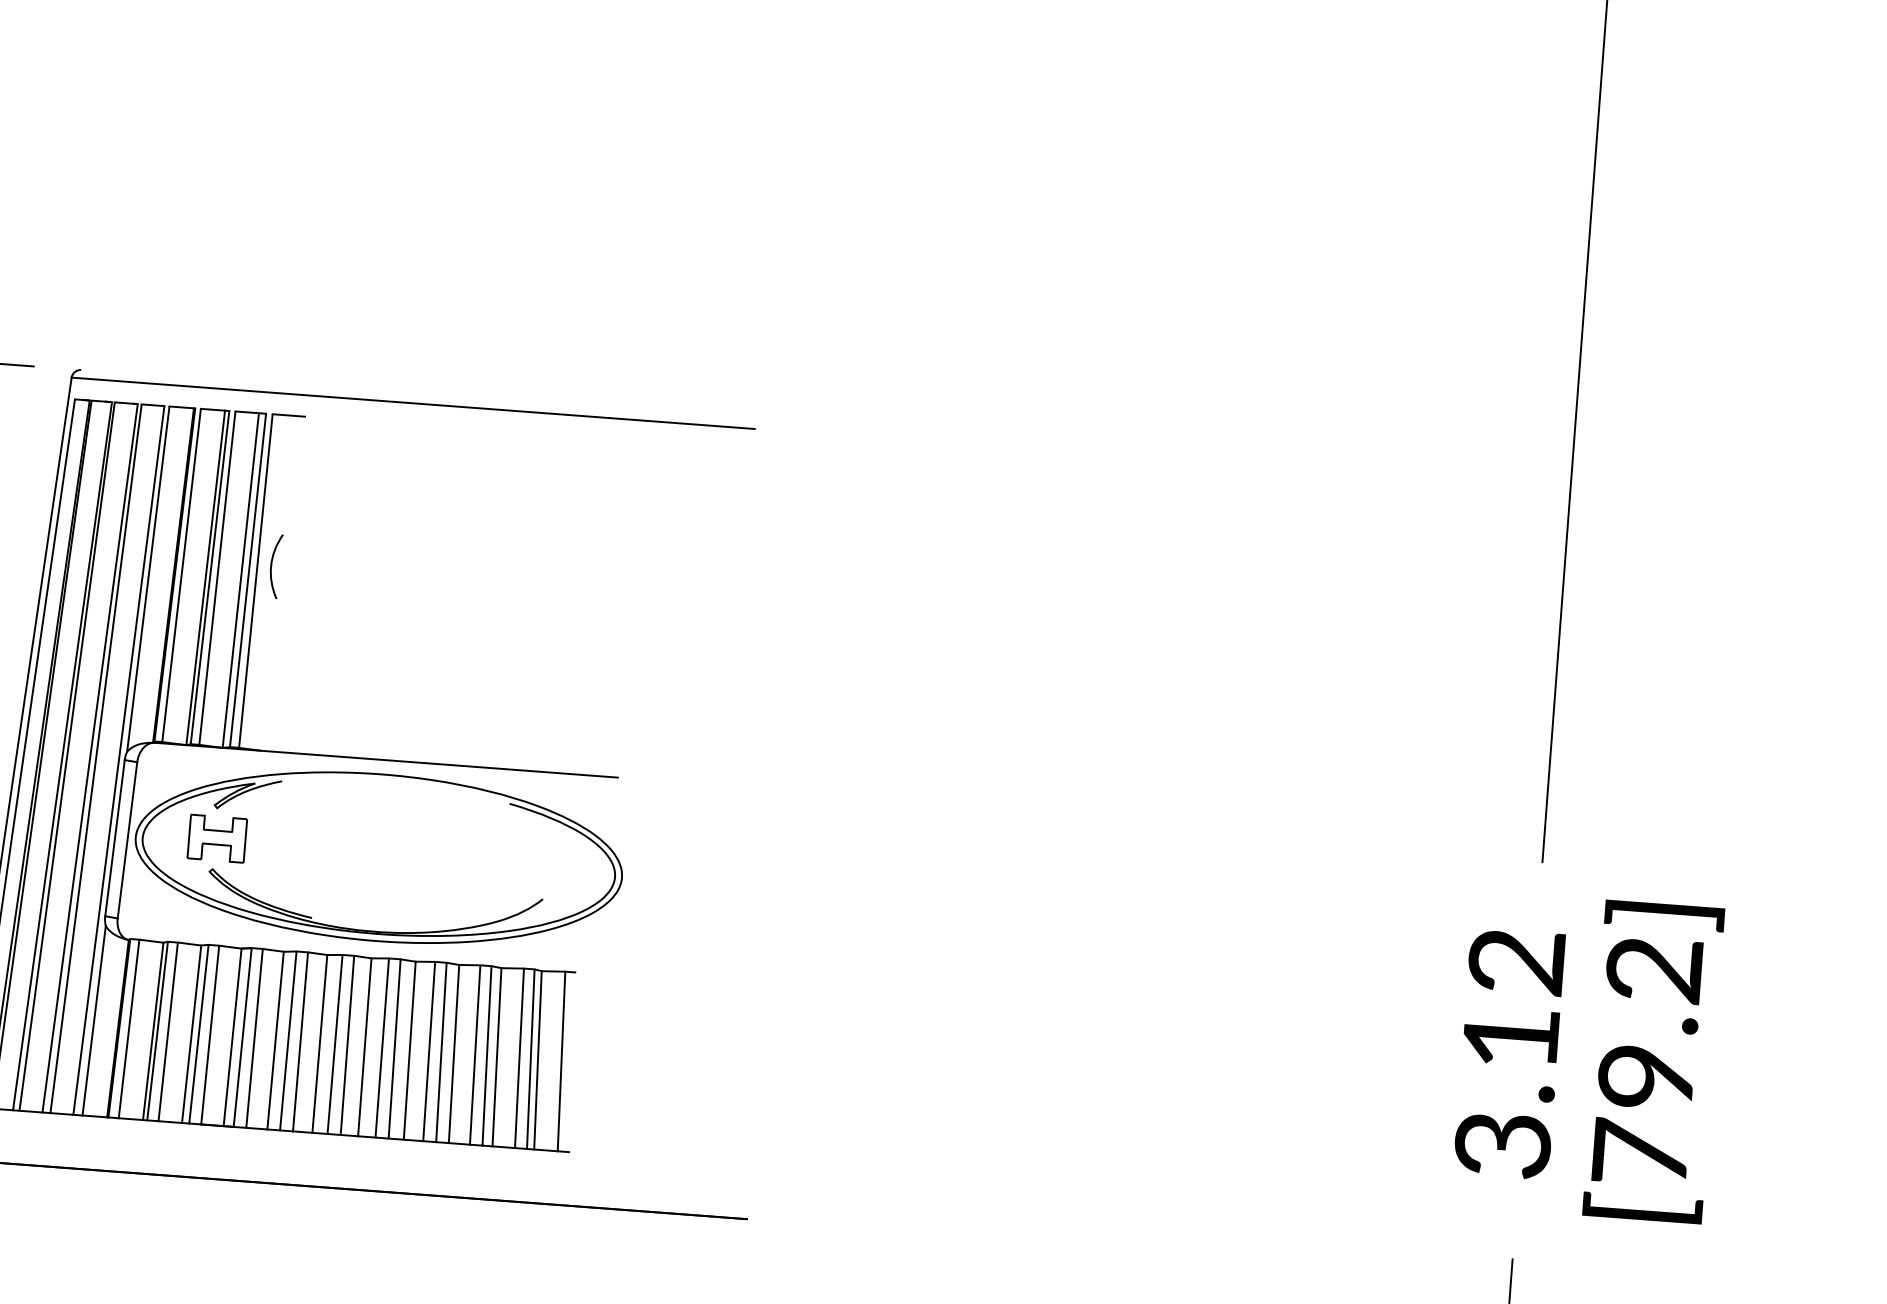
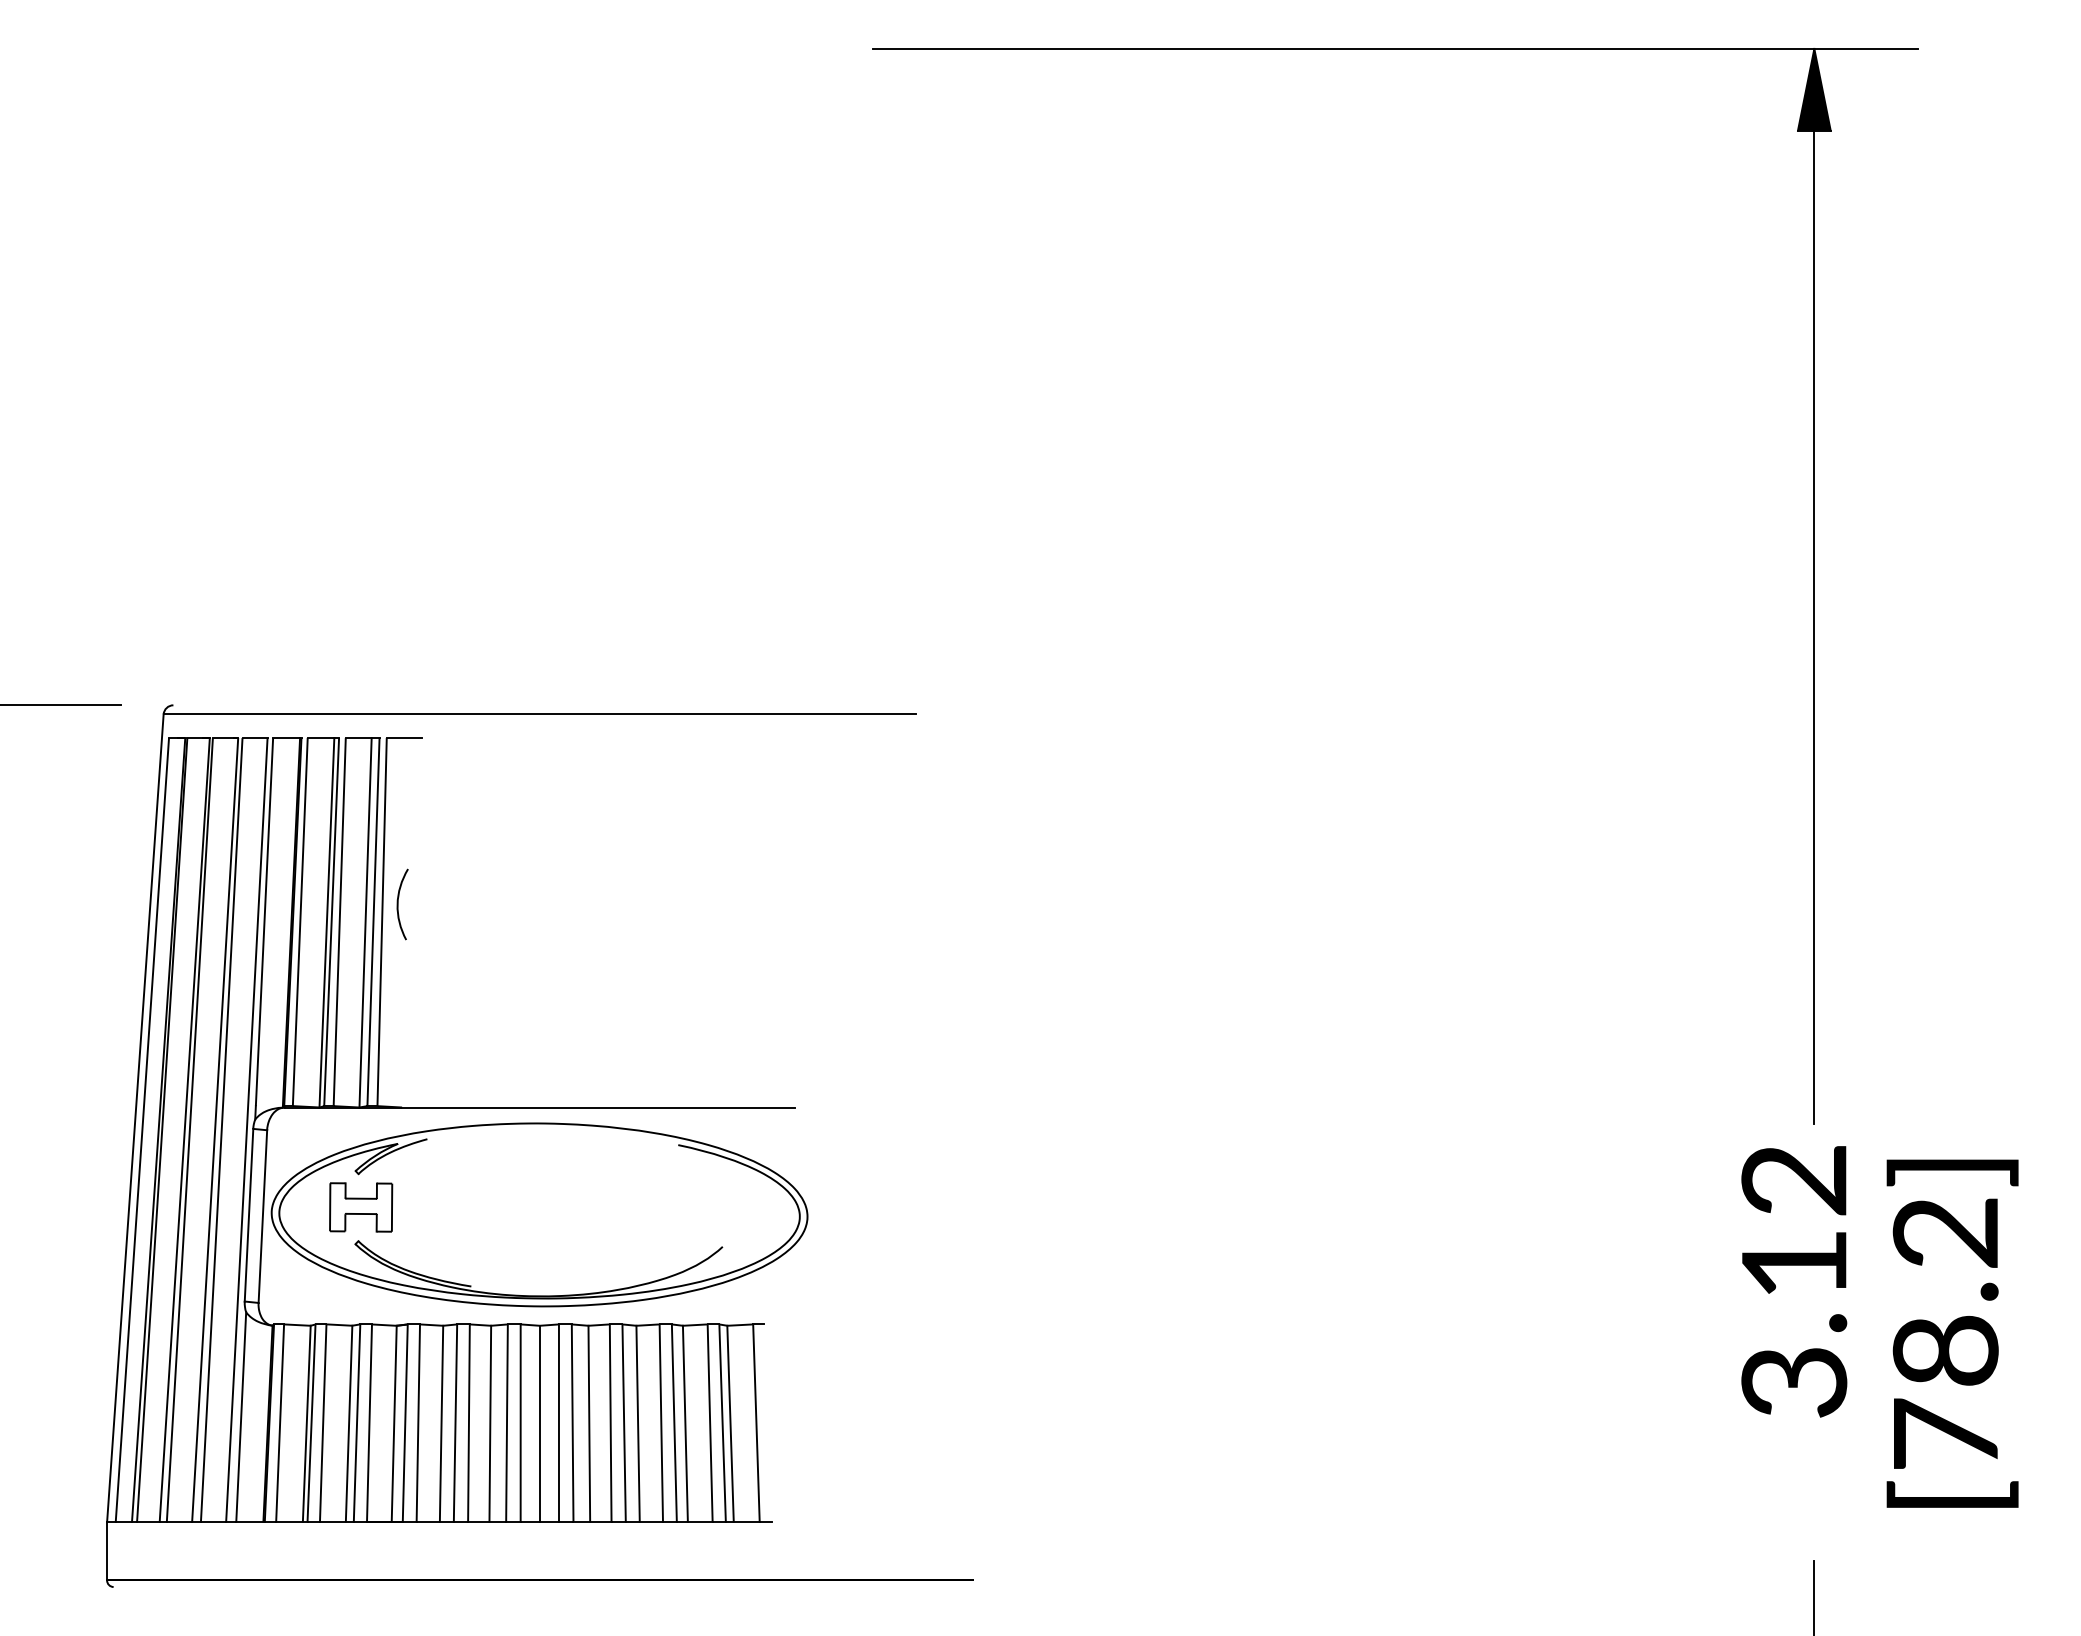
text: (1509, 1053) -> (1794, 1281), moved
text: (1646, 1076) -> (1946, 1350), [79.2] -> [78.2]

